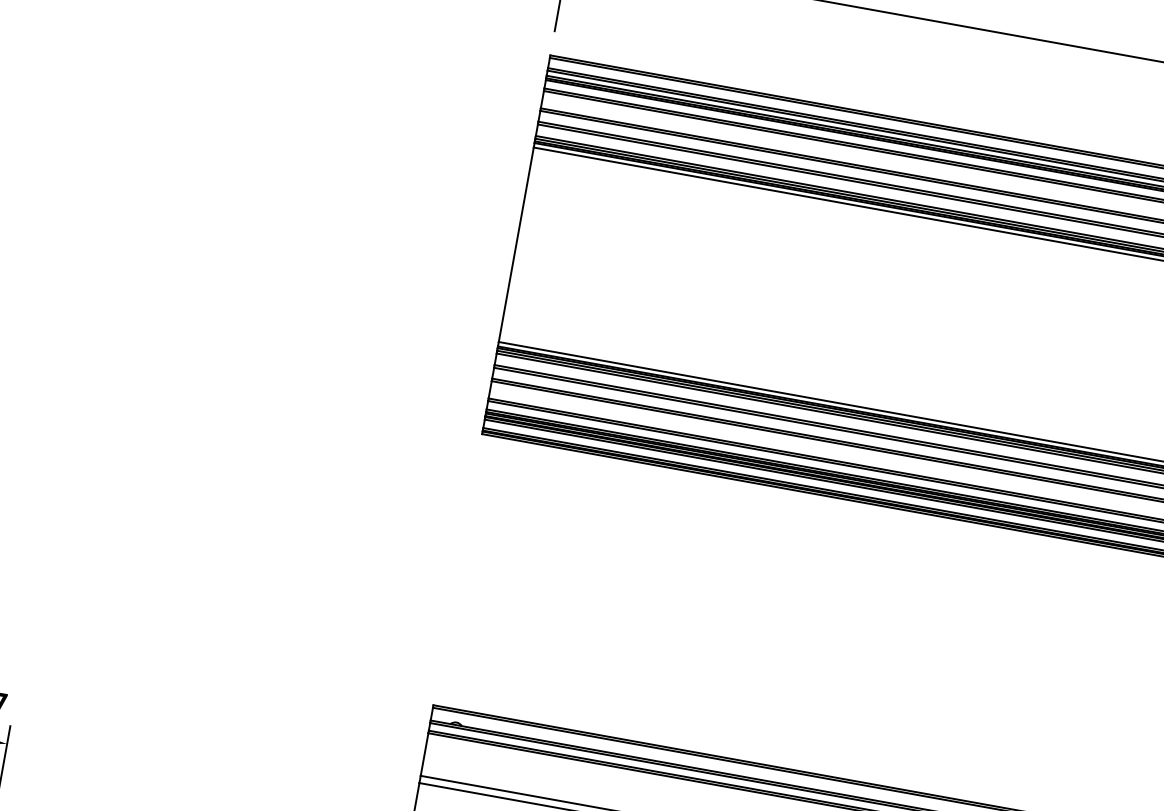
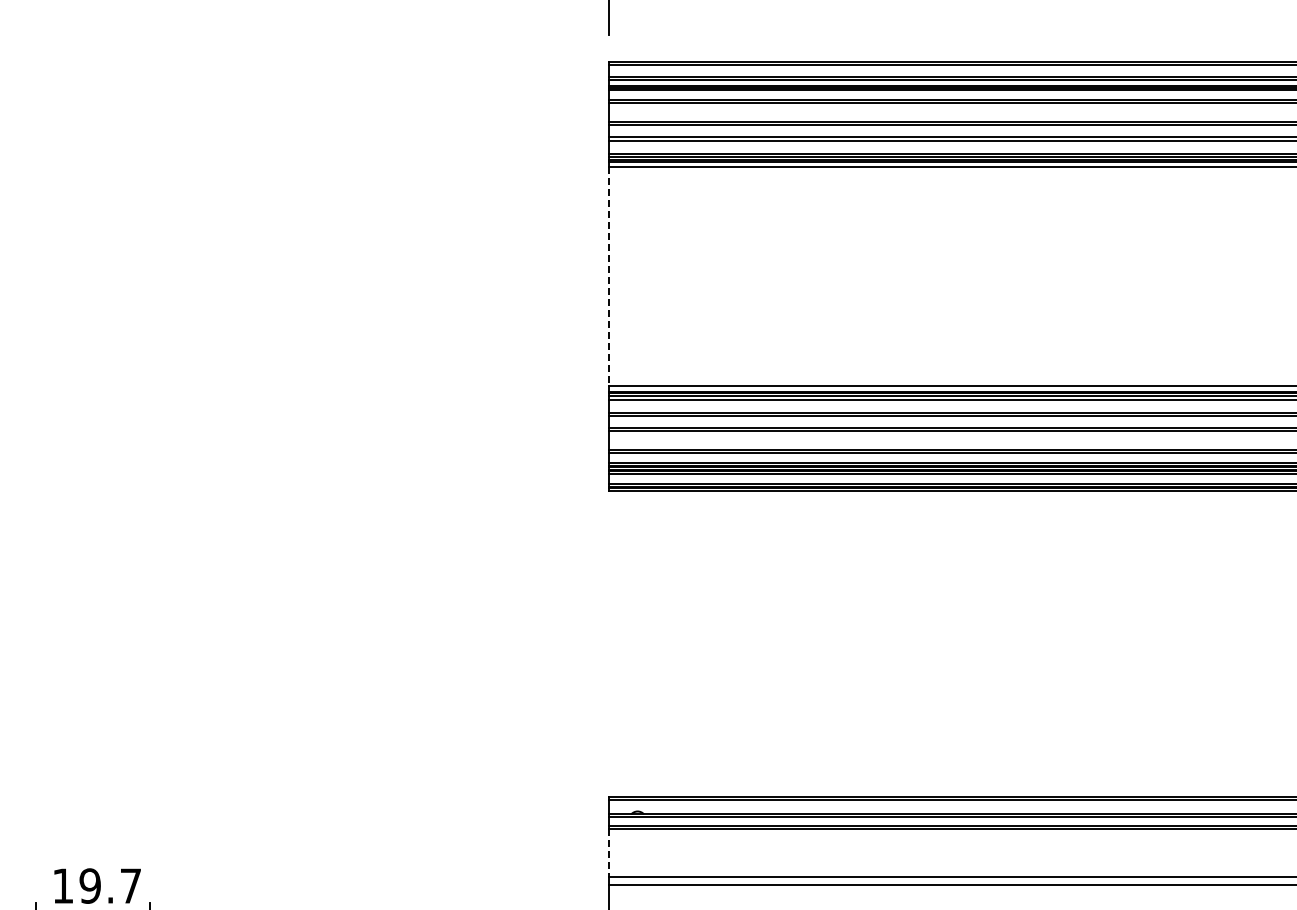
line: (515, 244) -> (608, 276), solid -> dashed
line: (424, 755) -> (608, 853), solid -> dashed

